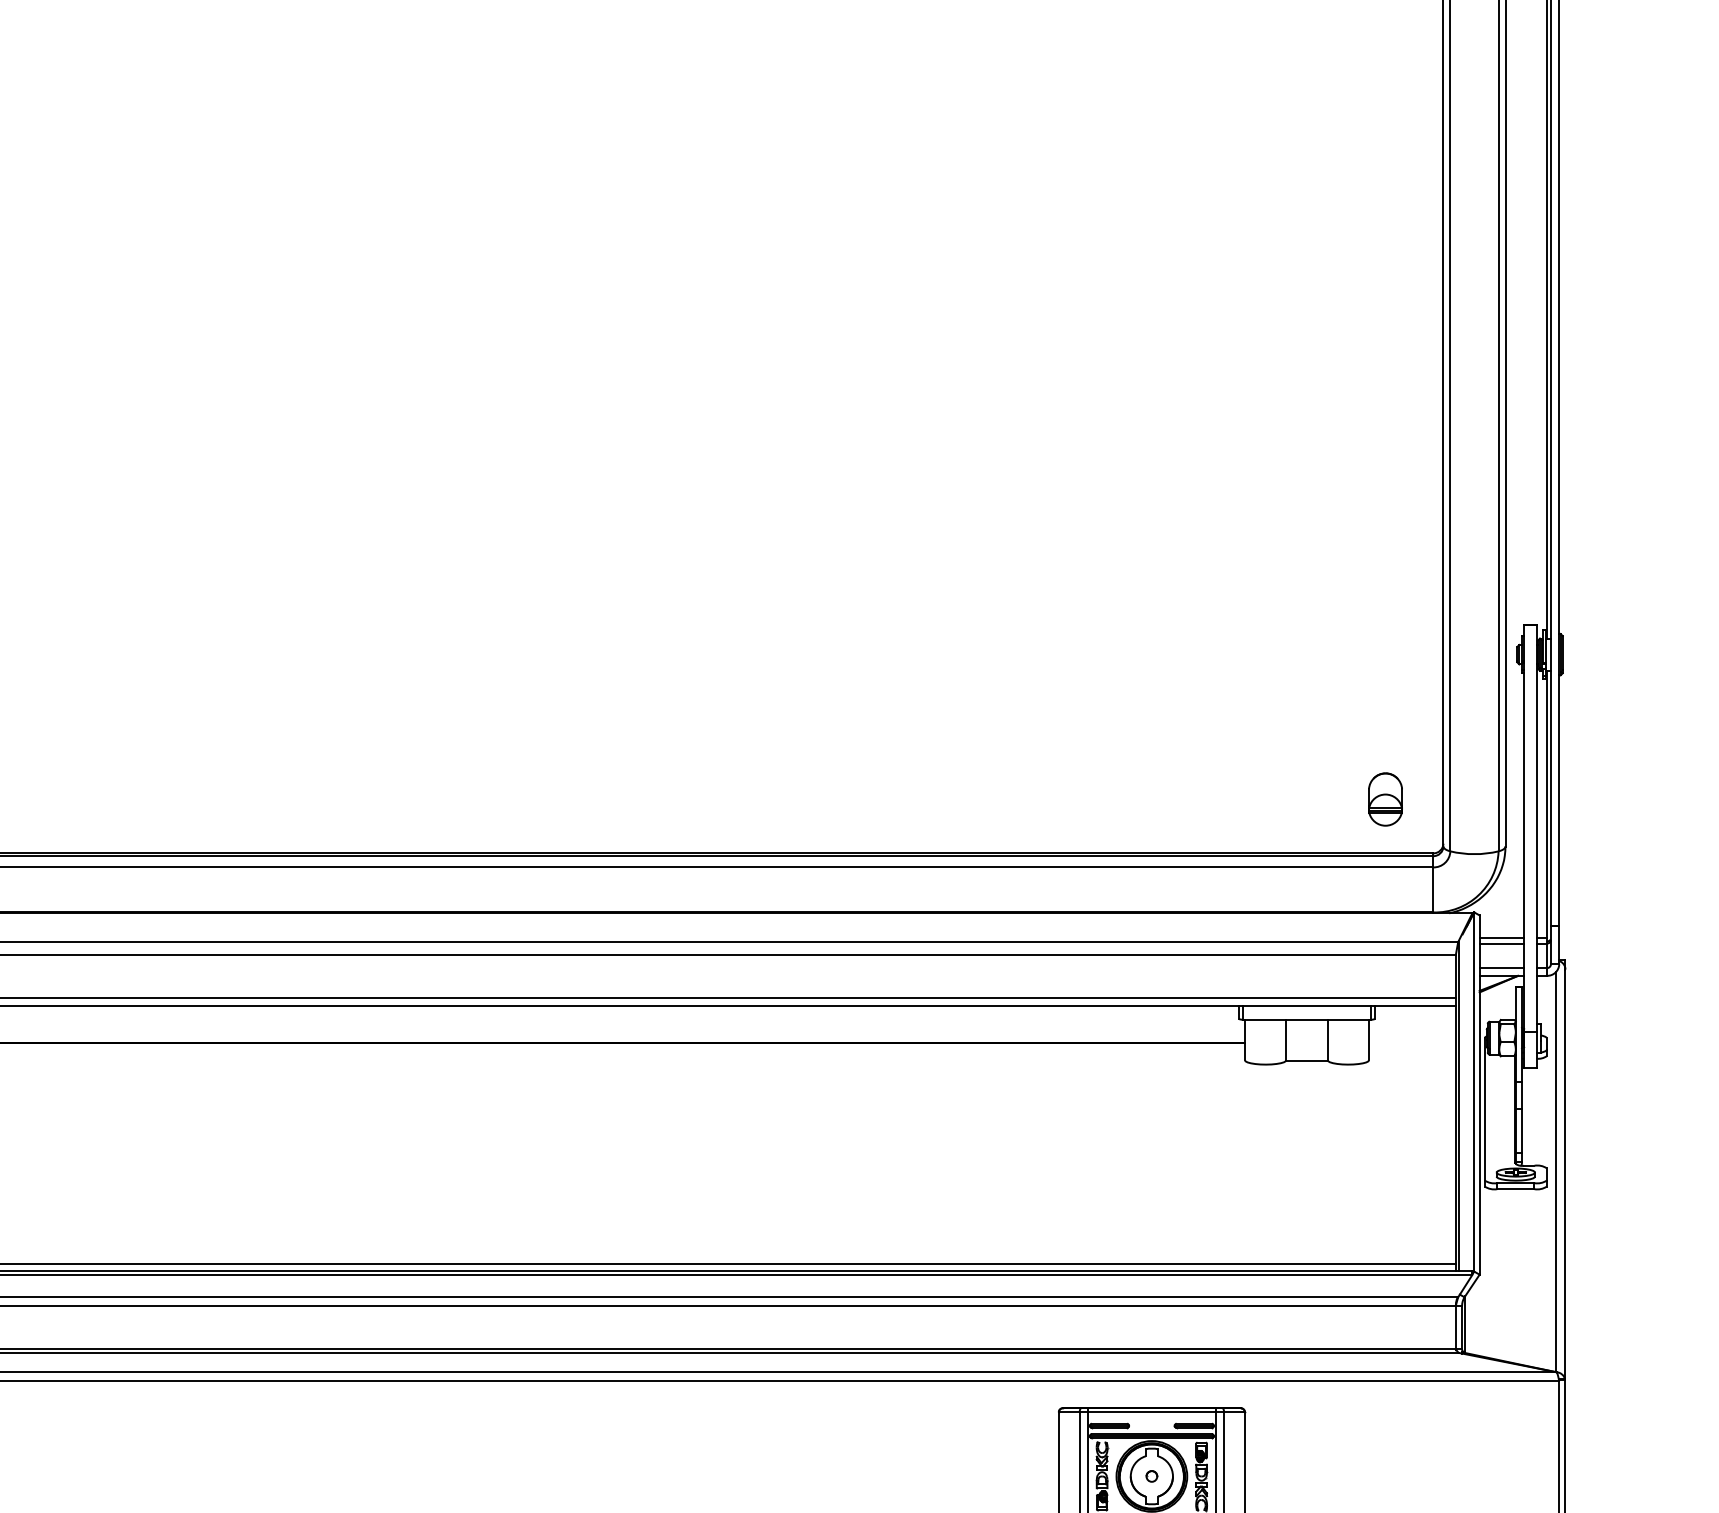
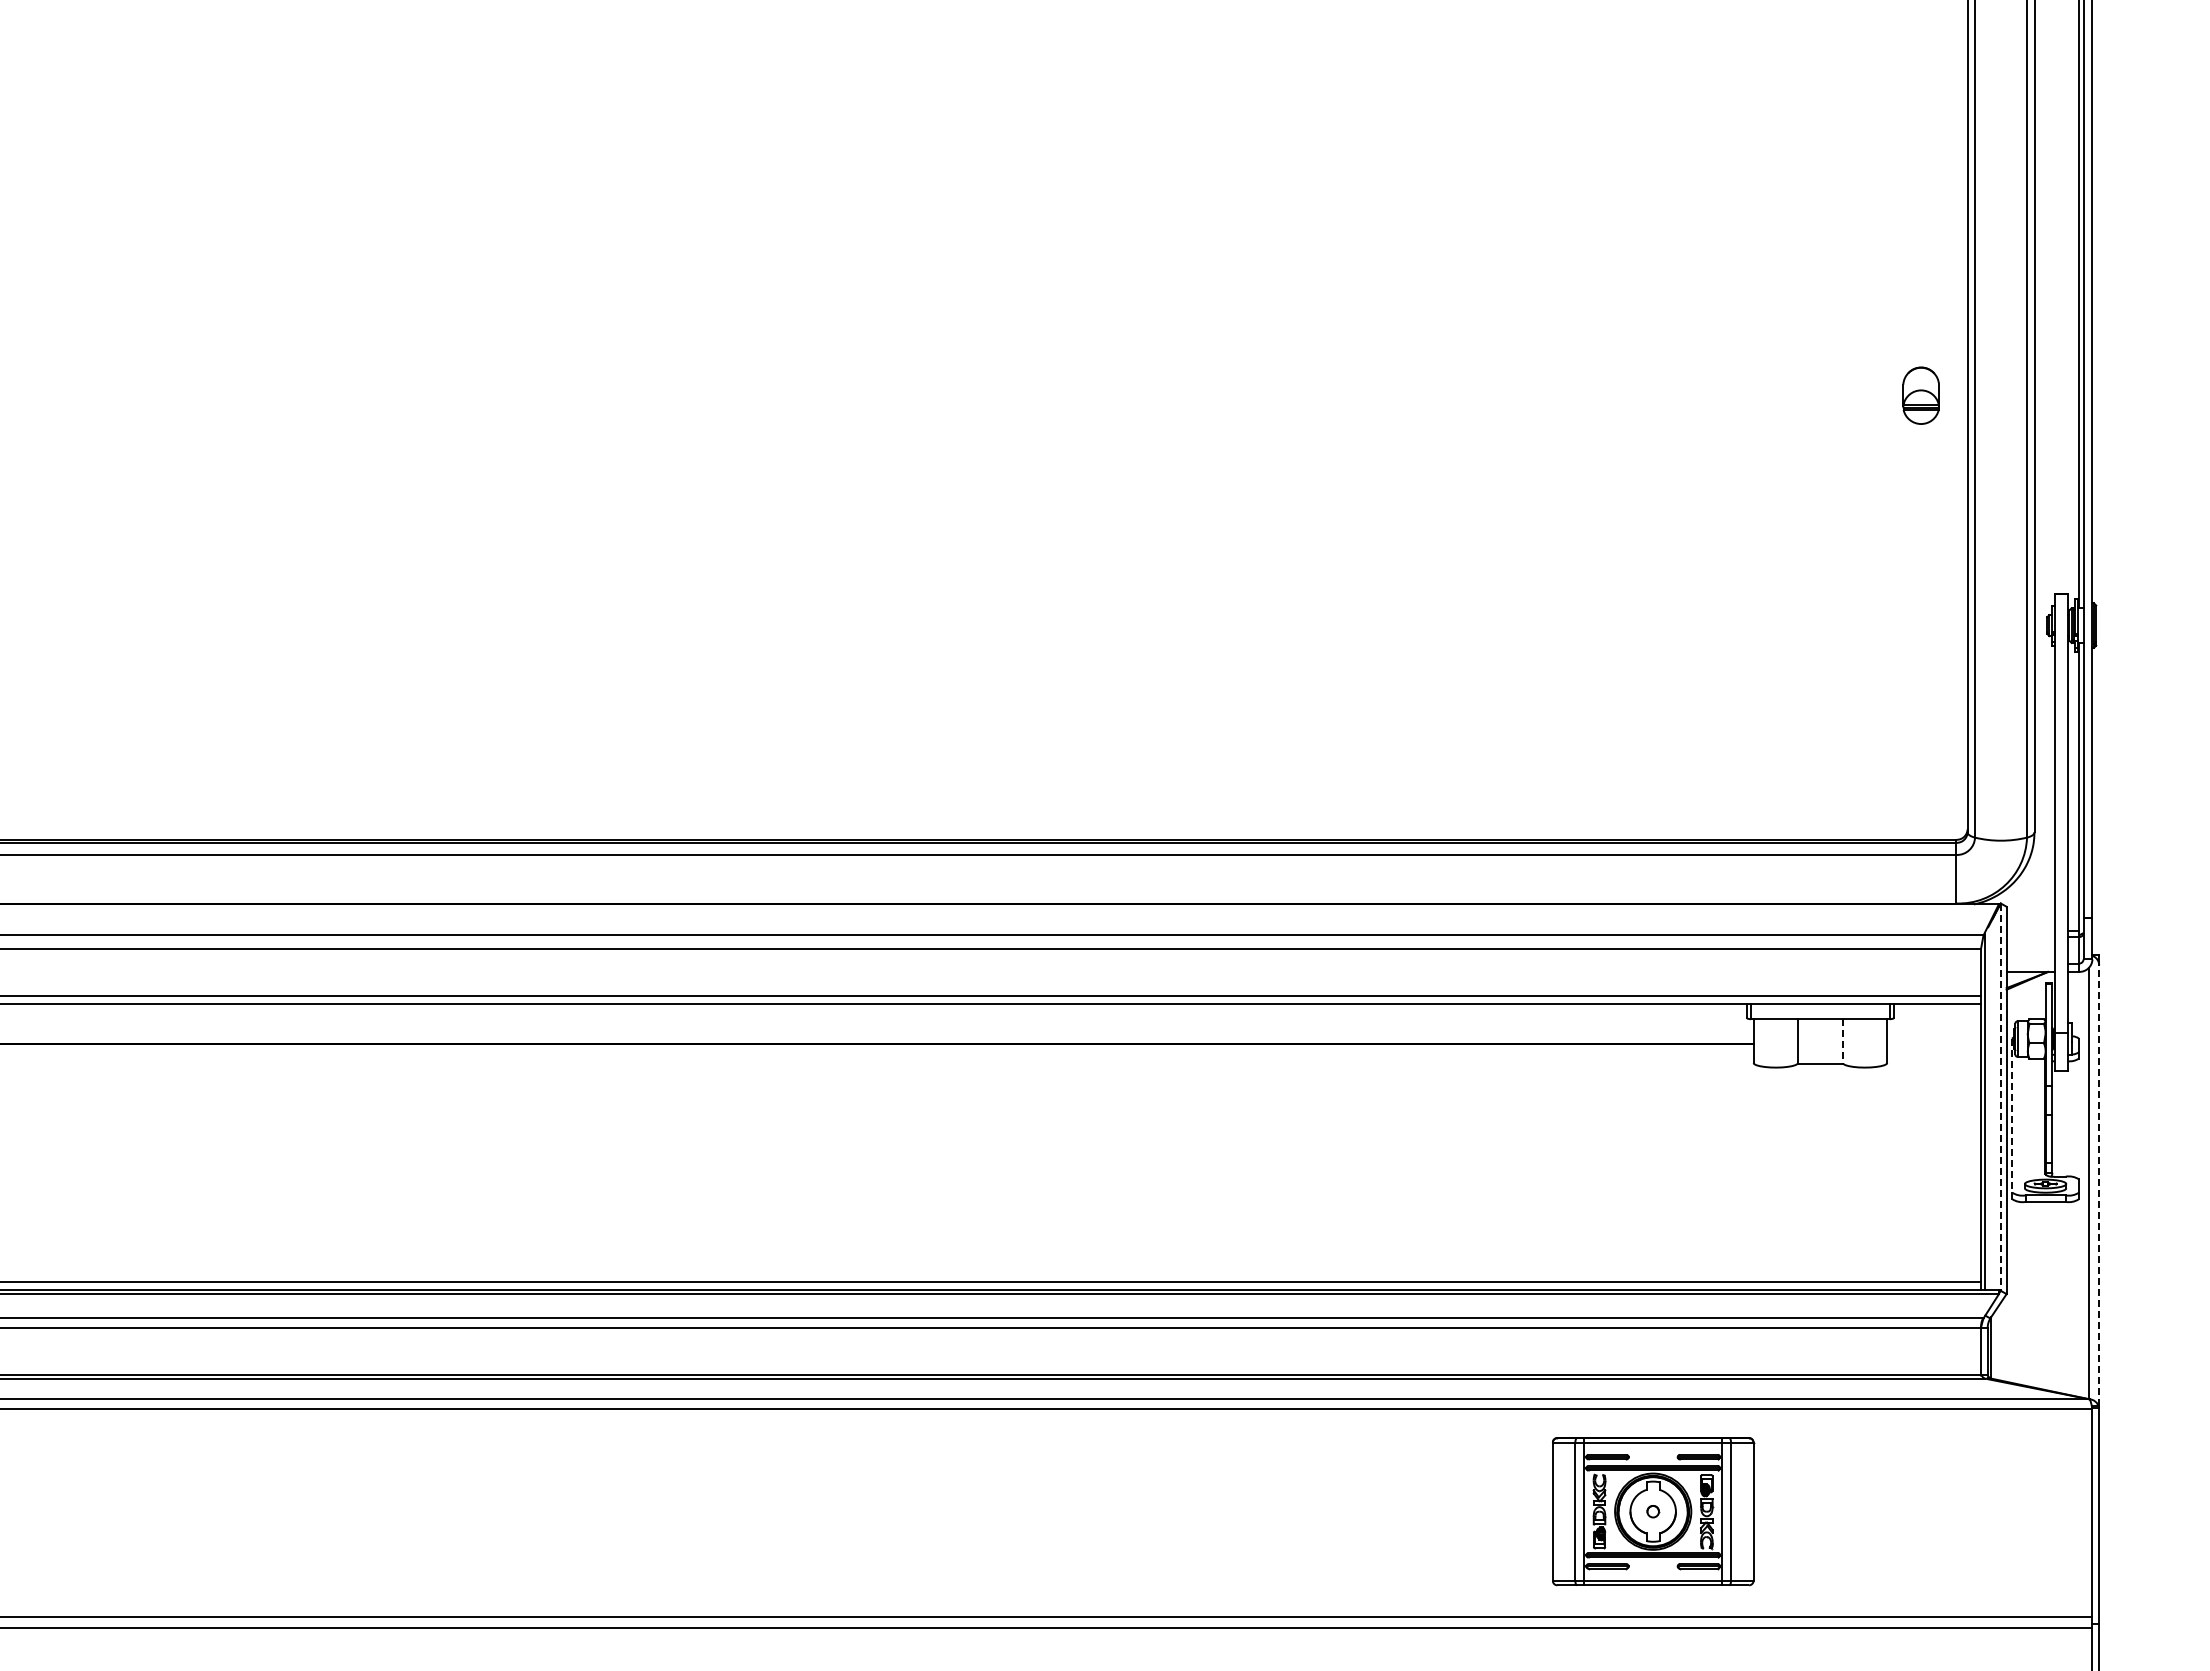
part: (1384, 799) -> (1920, 395), moved
line: (1501, 938) -> (2030, 931), removed
line: (1501, 943) -> (2030, 937), removed
line: (1501, 968) -> (2030, 963), removed
line: (1328, 1040) -> (1843, 1041), solid -> dashed
line: (1473, 1092) -> (2000, 1097), solid -> dashed
line: (1485, 1109) -> (2012, 1115), solid -> dashed
line: (1565, 1173) -> (2099, 1185), solid -> dashed

